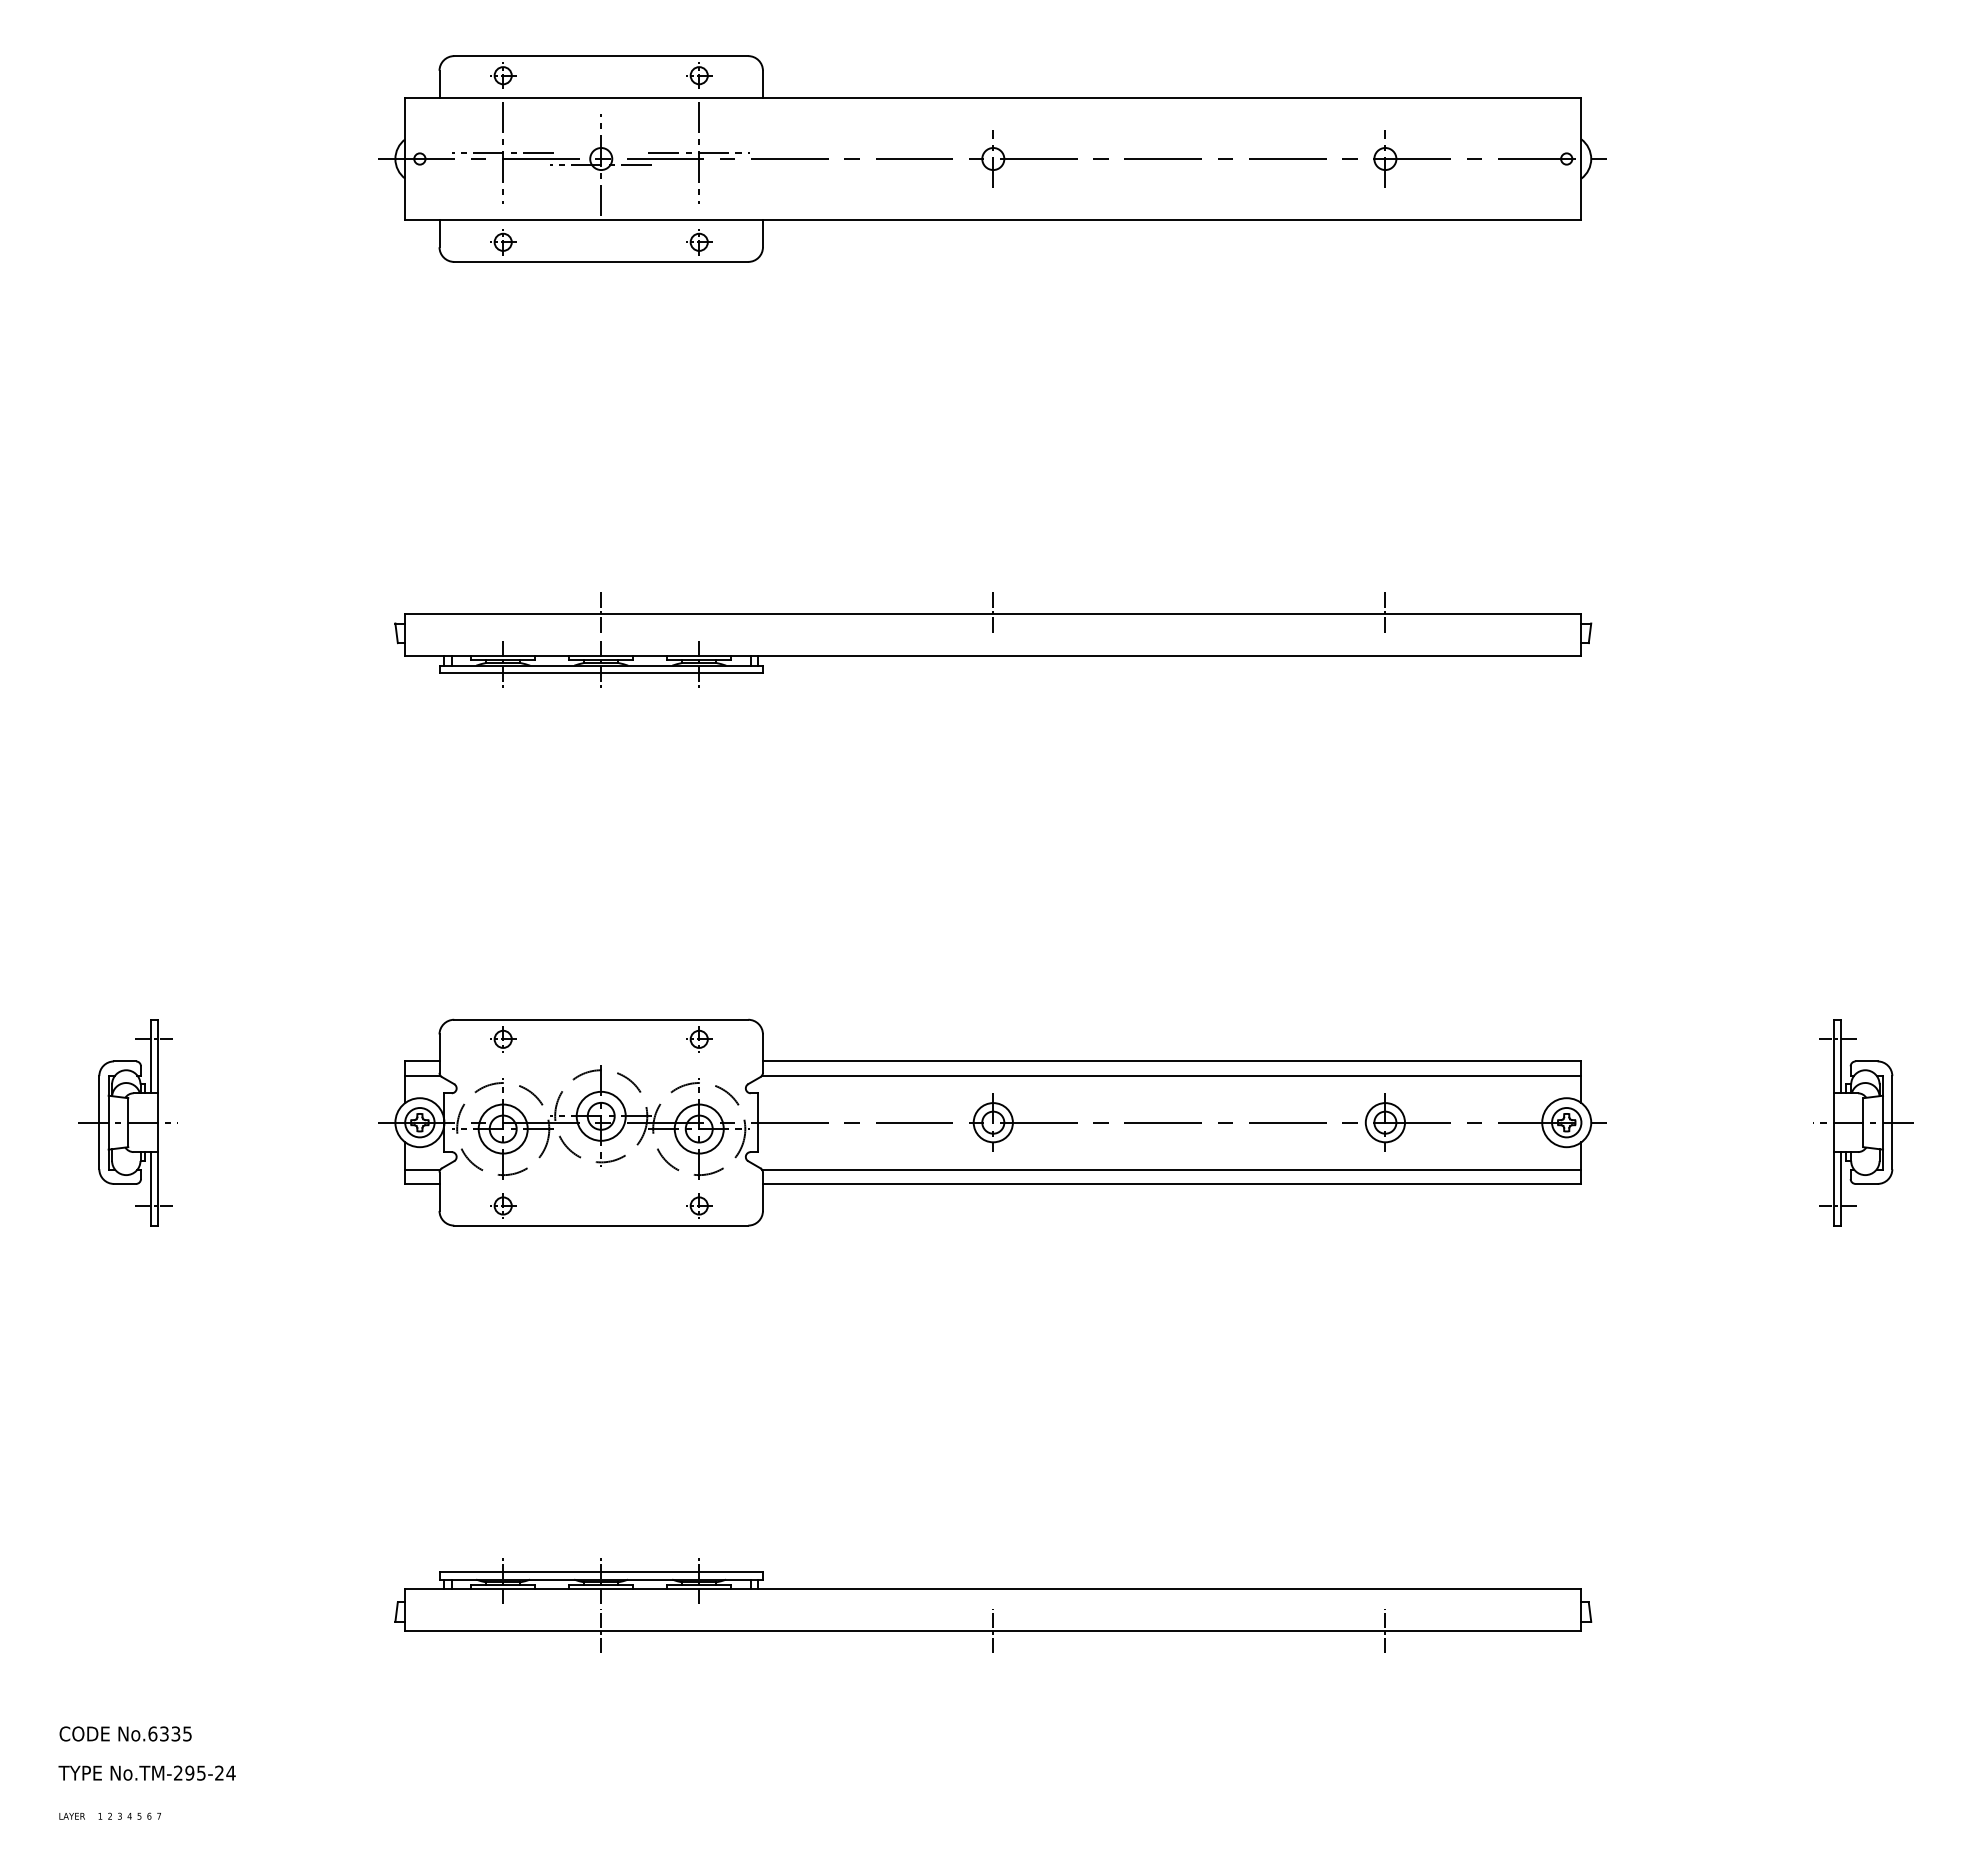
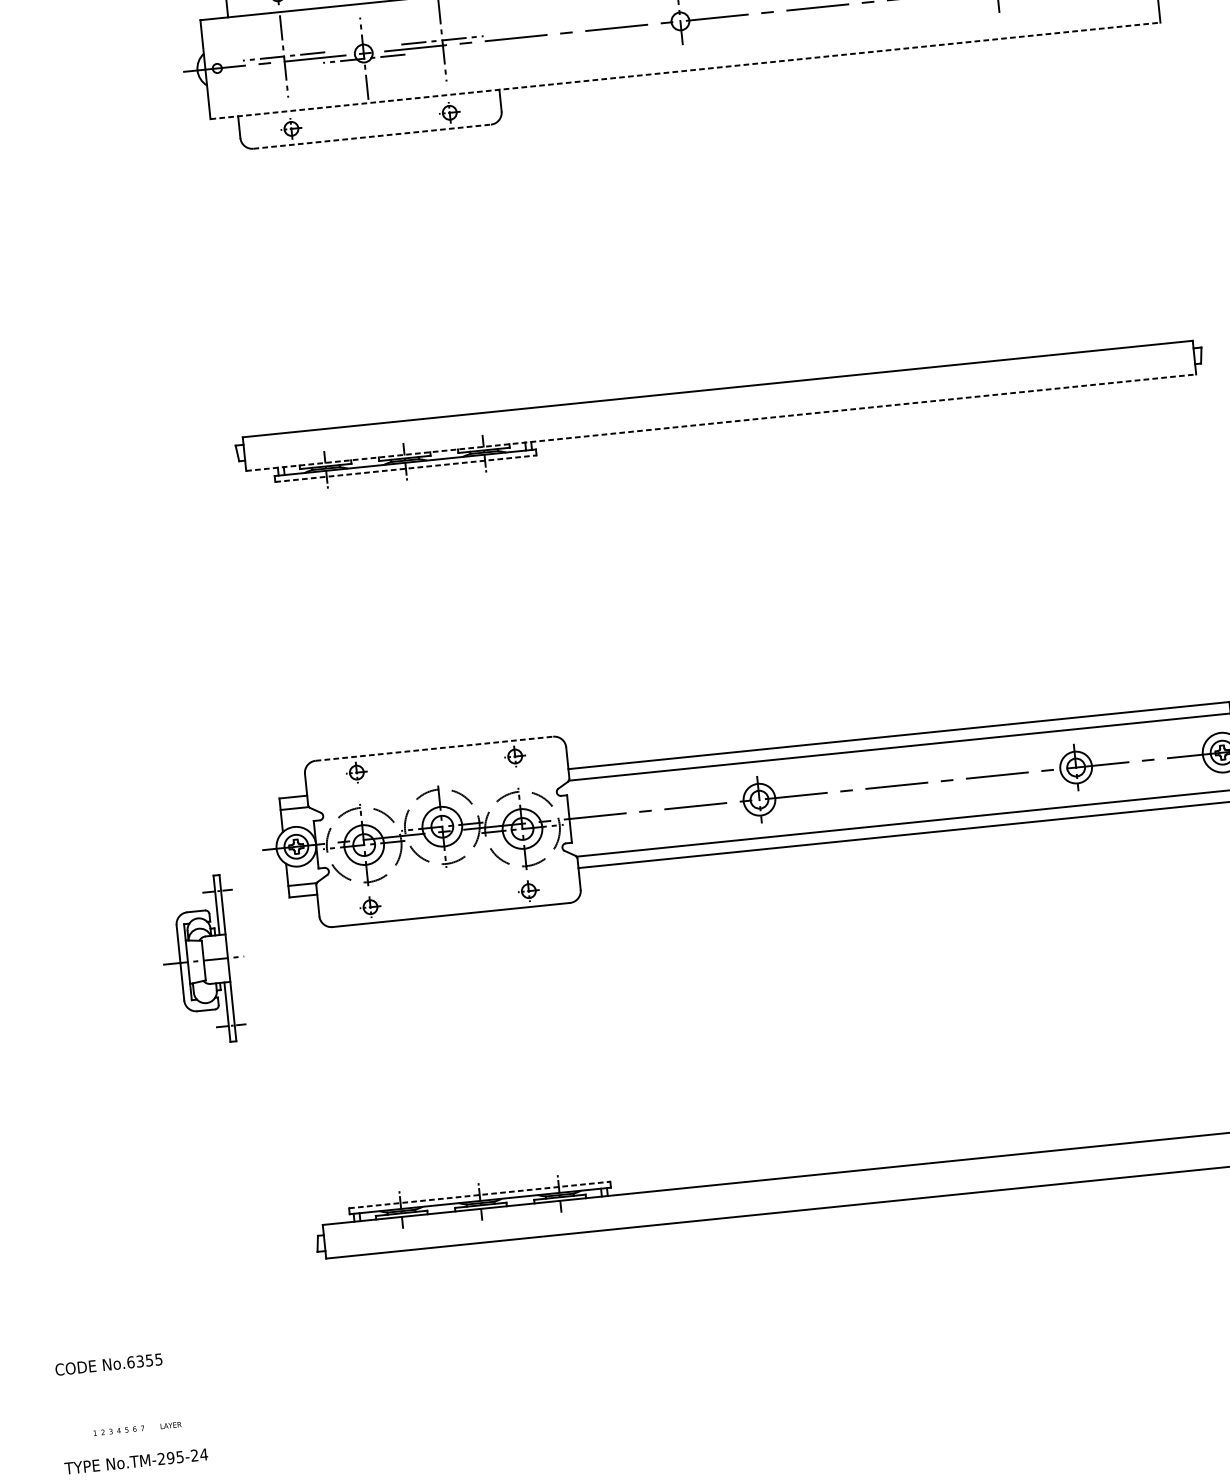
line: (993, 220) -> (685, 71), solid -> dashed
line: (601, 261) -> (372, 136), solid -> dashed
line: (601, 614) -> (401, 421), removed
line: (993, 614) -> (717, 389), removed
line: (1385, 614) -> (1034, 357), removed
line: (993, 655) -> (721, 422), solid -> dashed
line: (601, 673) -> (406, 469), solid -> dashed
line: (601, 1019) -> (434, 748), solid -> dashed
part: (127, 1122) -> (203, 960), moved
line: (601, 1572) -> (479, 1195), solid -> dashed
line: (601, 1631) -> (484, 1242), removed
line: (993, 1631) -> (801, 1210), removed
line: (1385, 1631) -> (1117, 1178), removed
text: (176, 1733) -> (149, 1360), No.6335 -> No.6355
text: (146, 1772) -> (135, 1461), moved
text: (71, 1816) -> (170, 1425), moved

